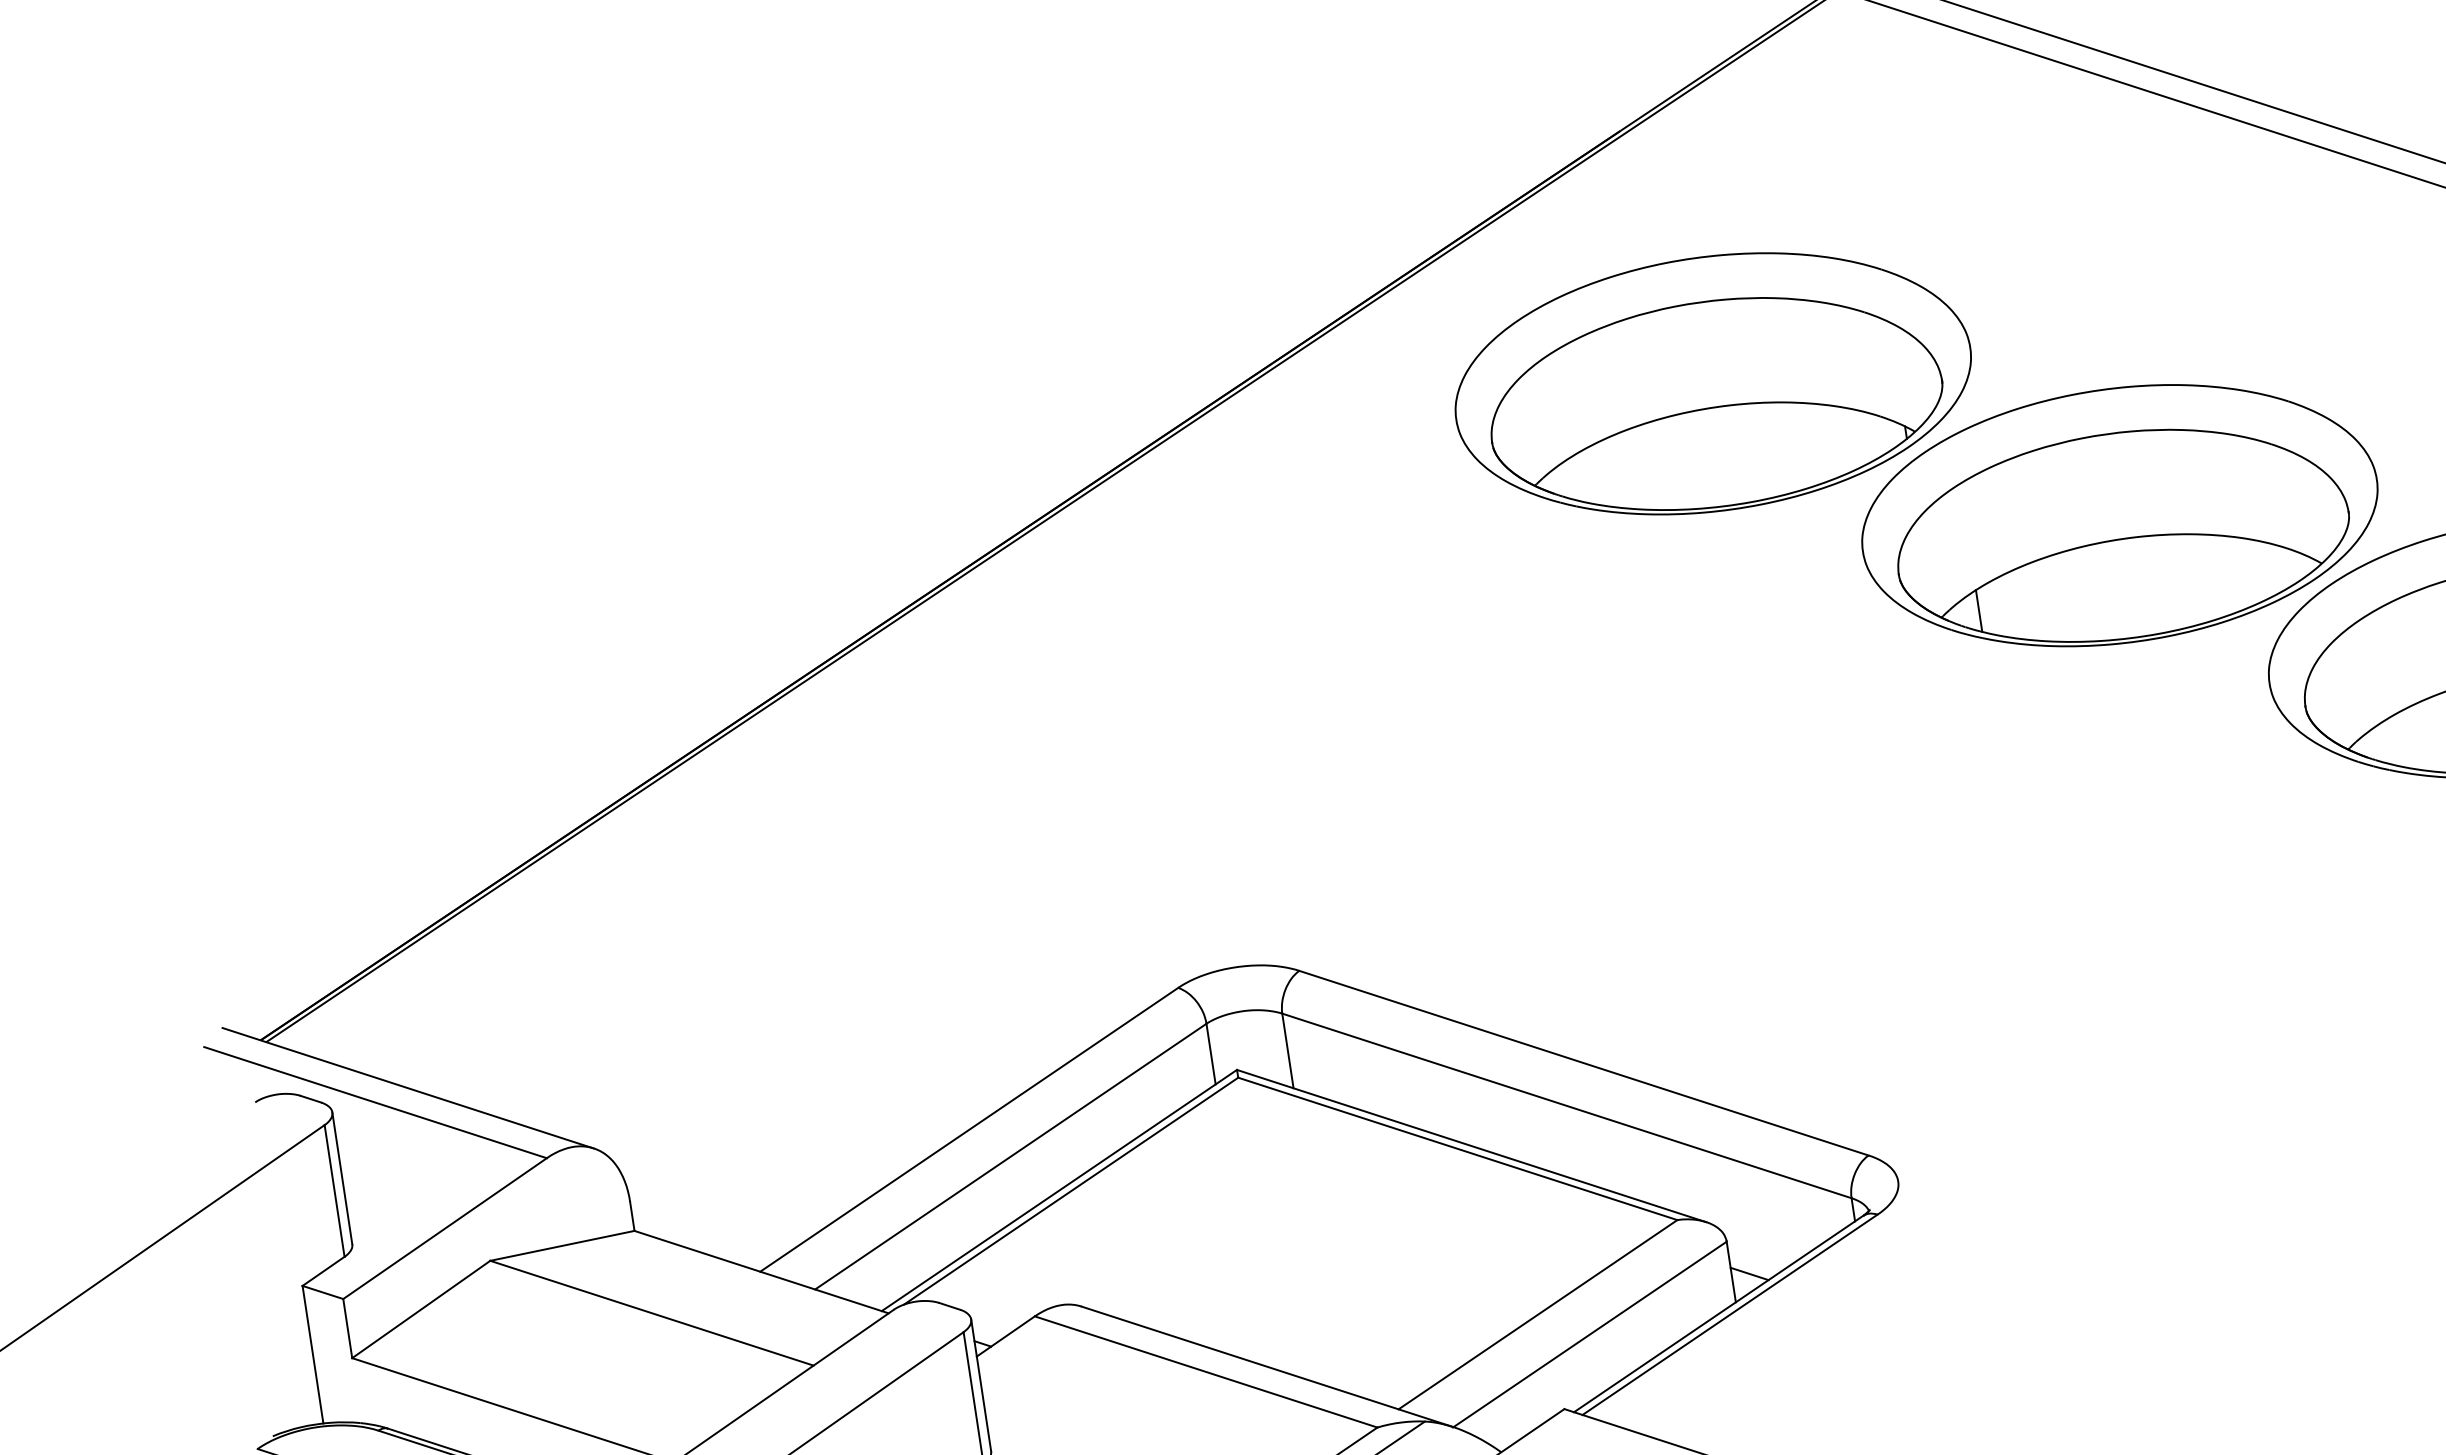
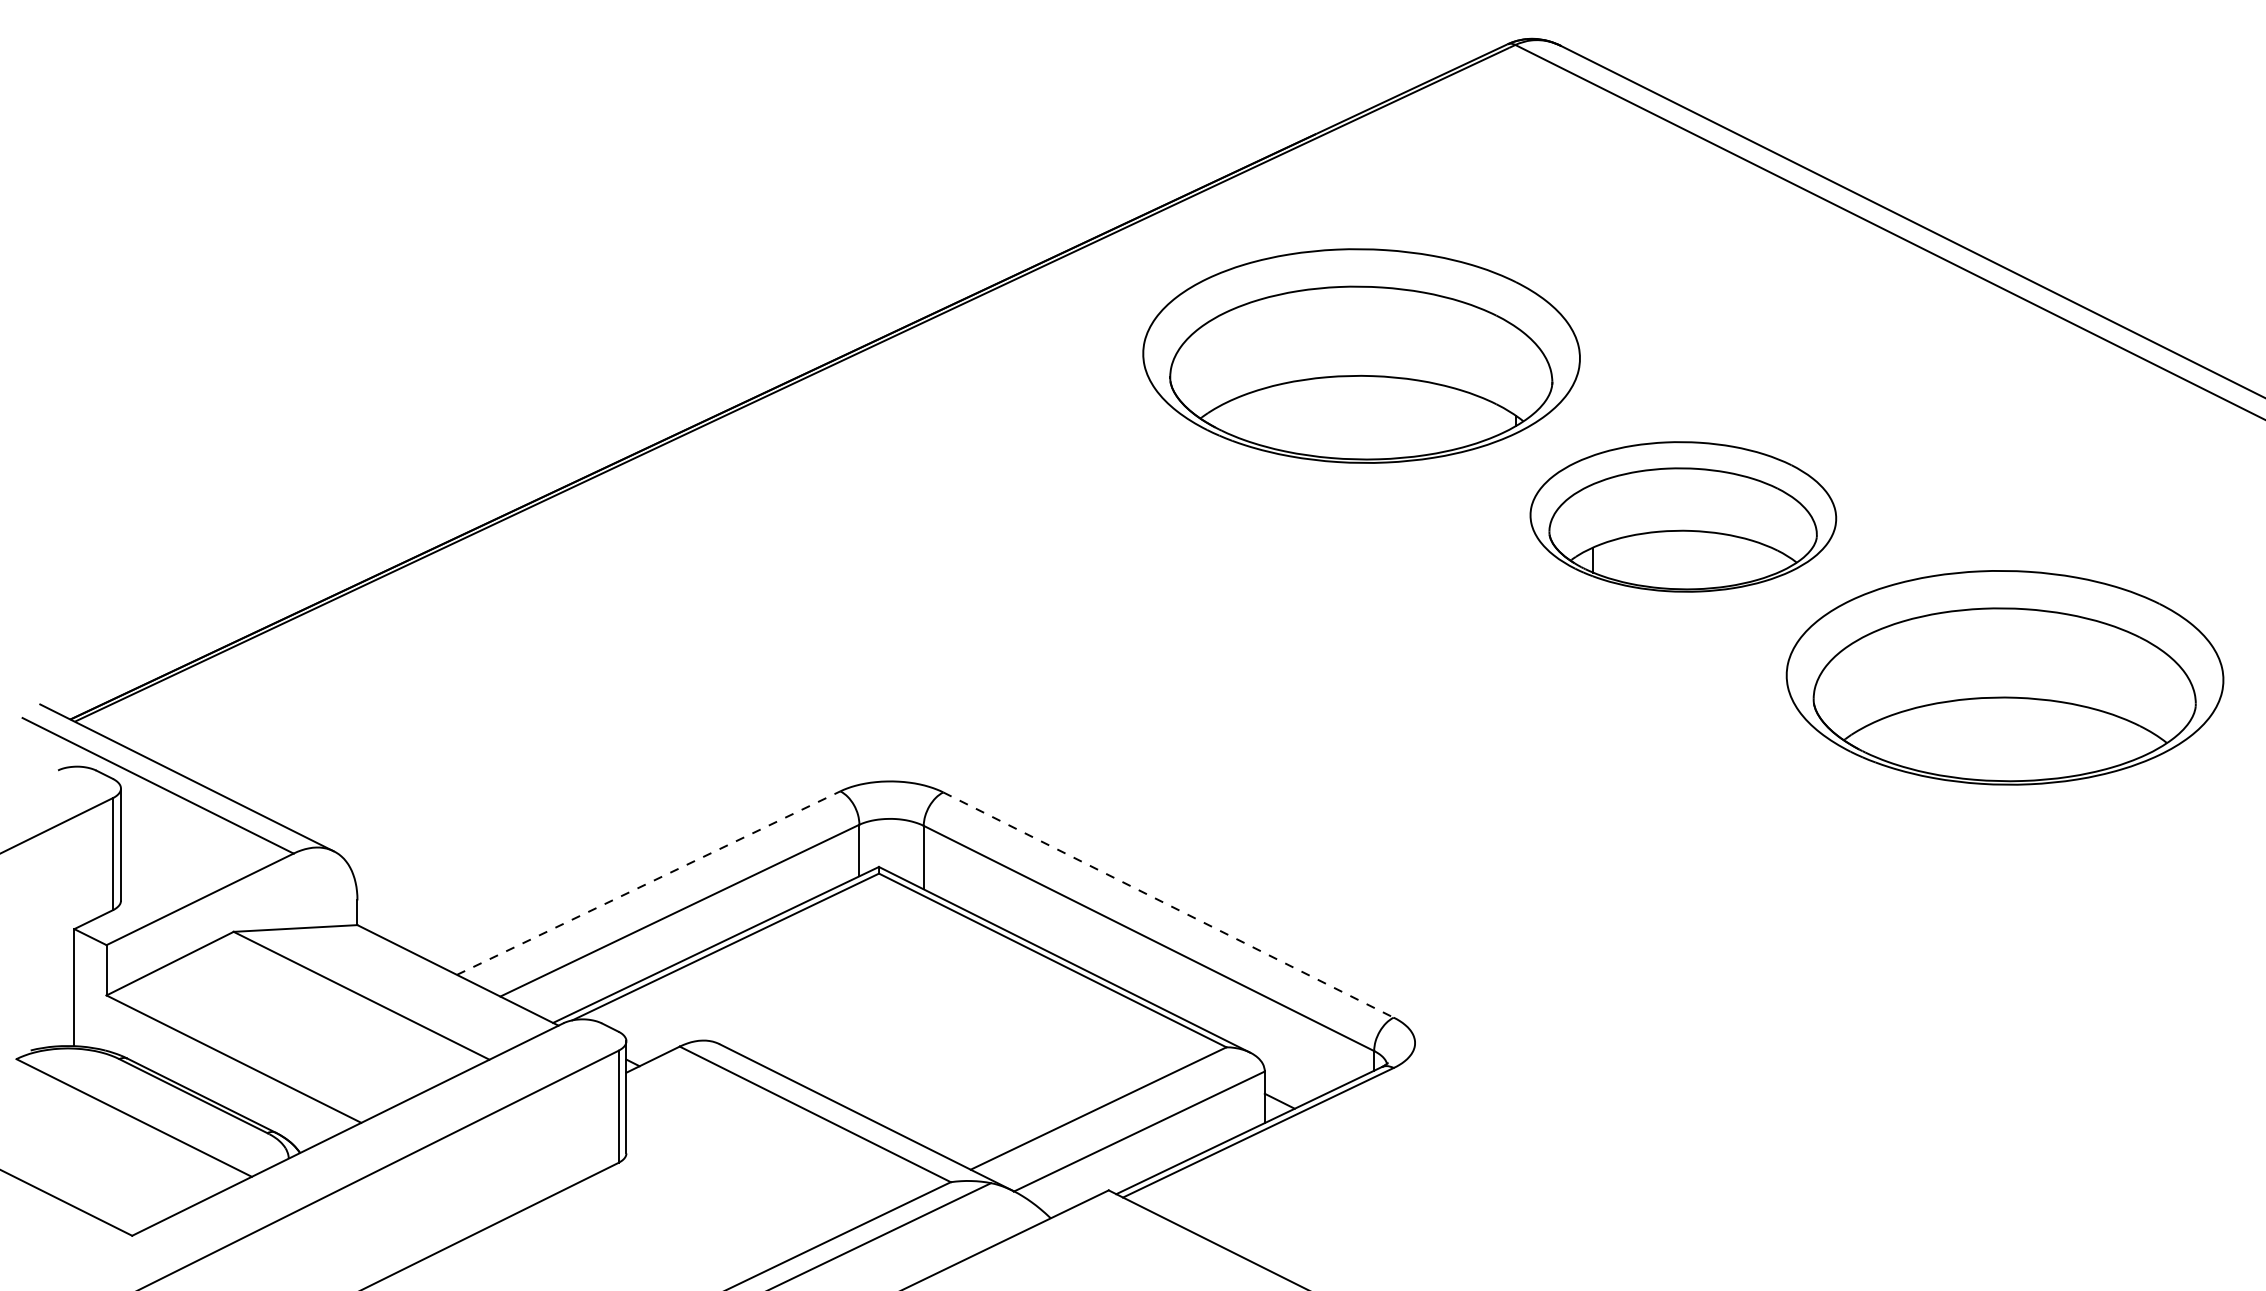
part: (2120, 515) -> (1683, 516), size x0.7
line: (1584, 1063) -> (1168, 905), solid -> dashed
line: (969, 1130) -> (648, 883), solid -> dashed

